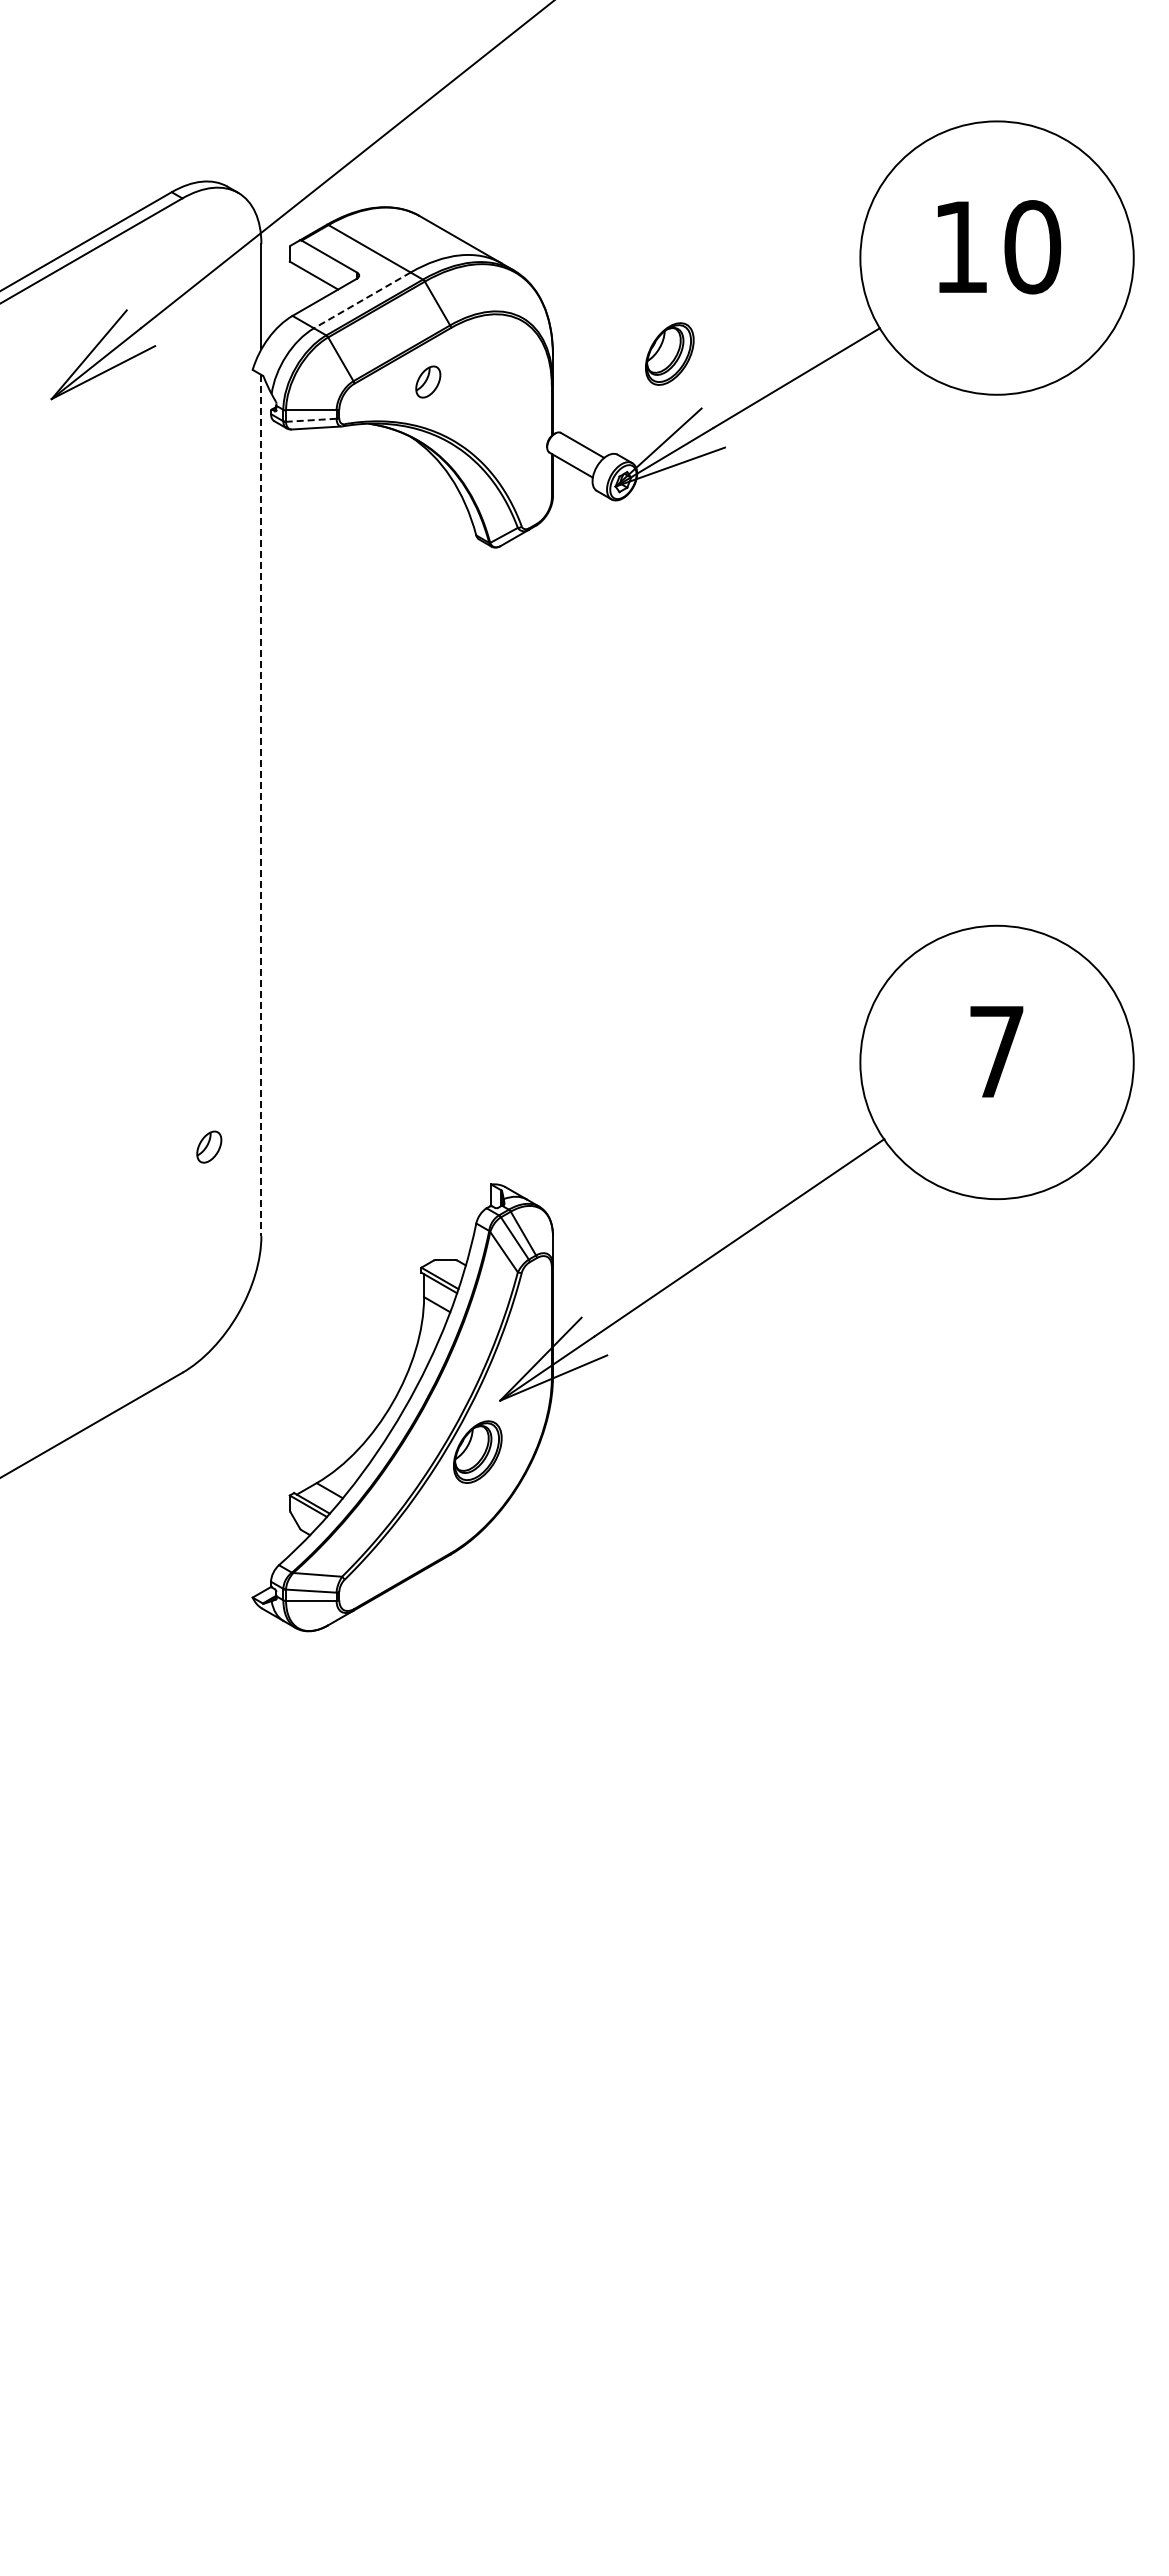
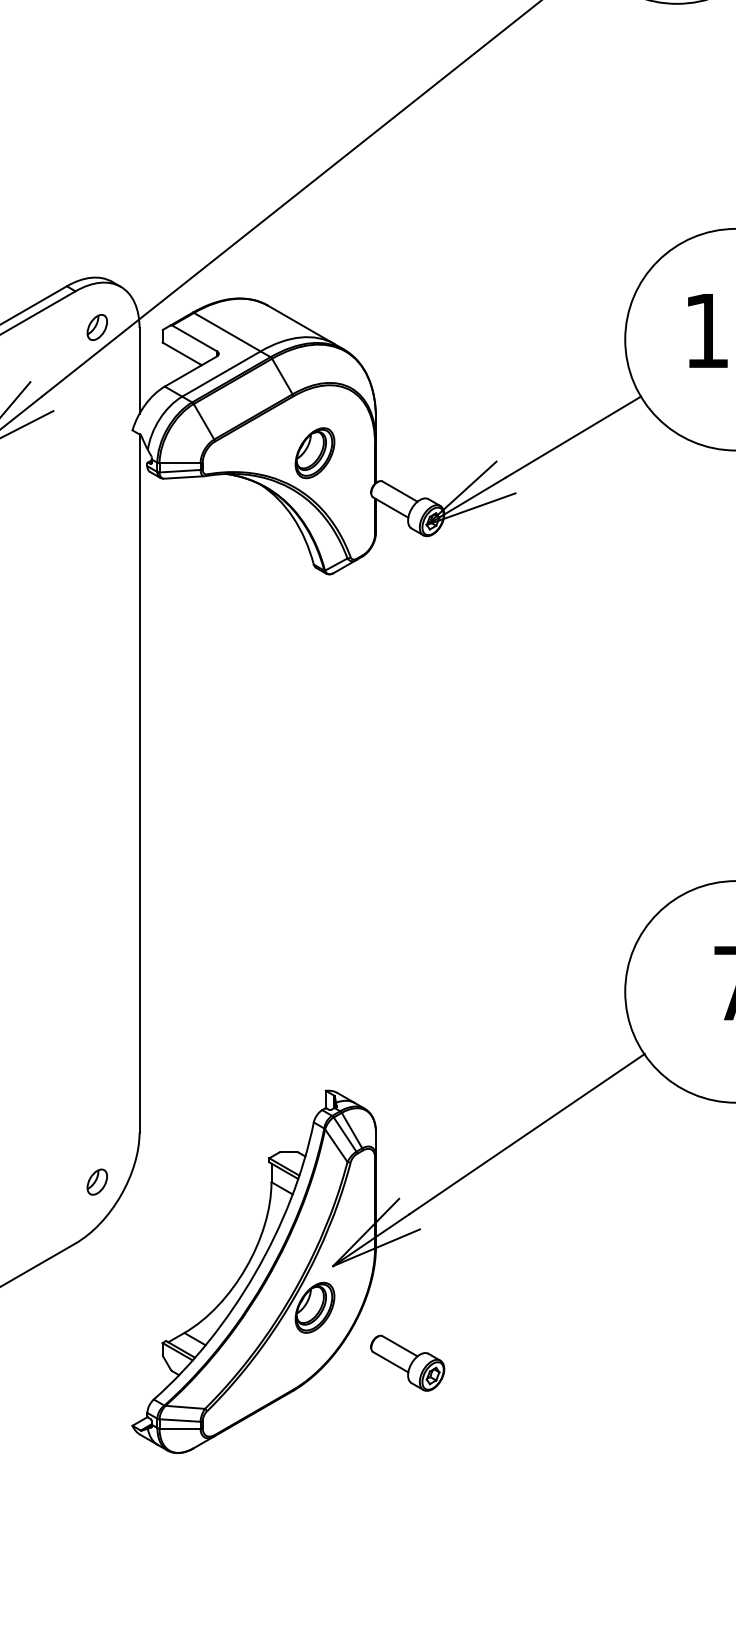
line: (362, 300) -> (221, 374), dashed -> solid
part: (669, 353) -> (314, 452), moved
part: (428, 381) -> (97, 327), moved
line: (310, 420) -> (179, 471), dashed -> solid
line: (261, 805) -> (139, 783), dashed -> solid
part: (209, 1146) -> (97, 1181), moved
part: (592, 1520) -> (408, 1363), added

